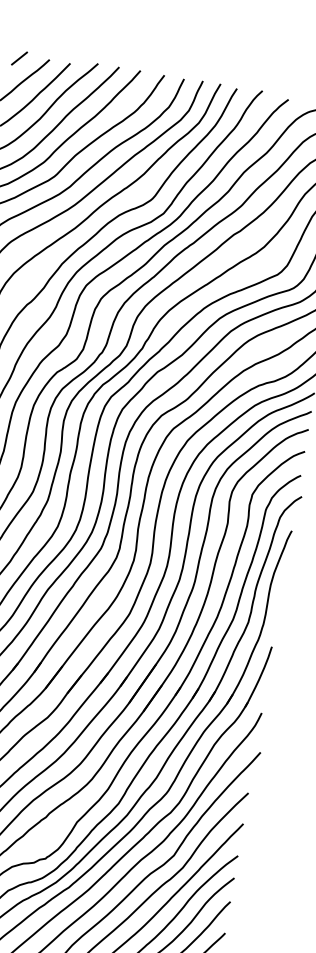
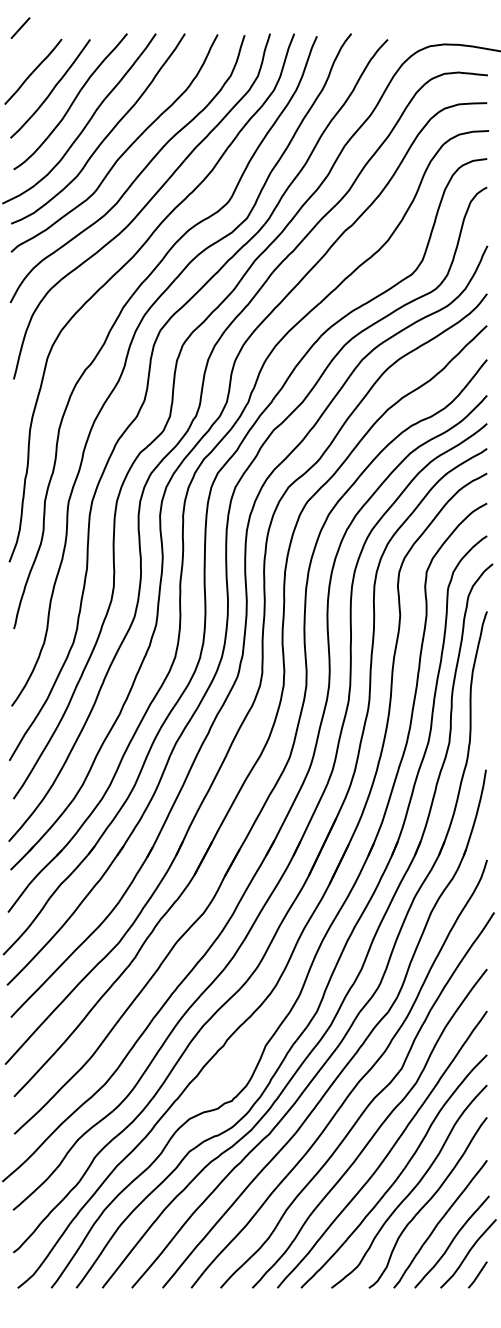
line: (19, 58) -> (20, 27), moved

